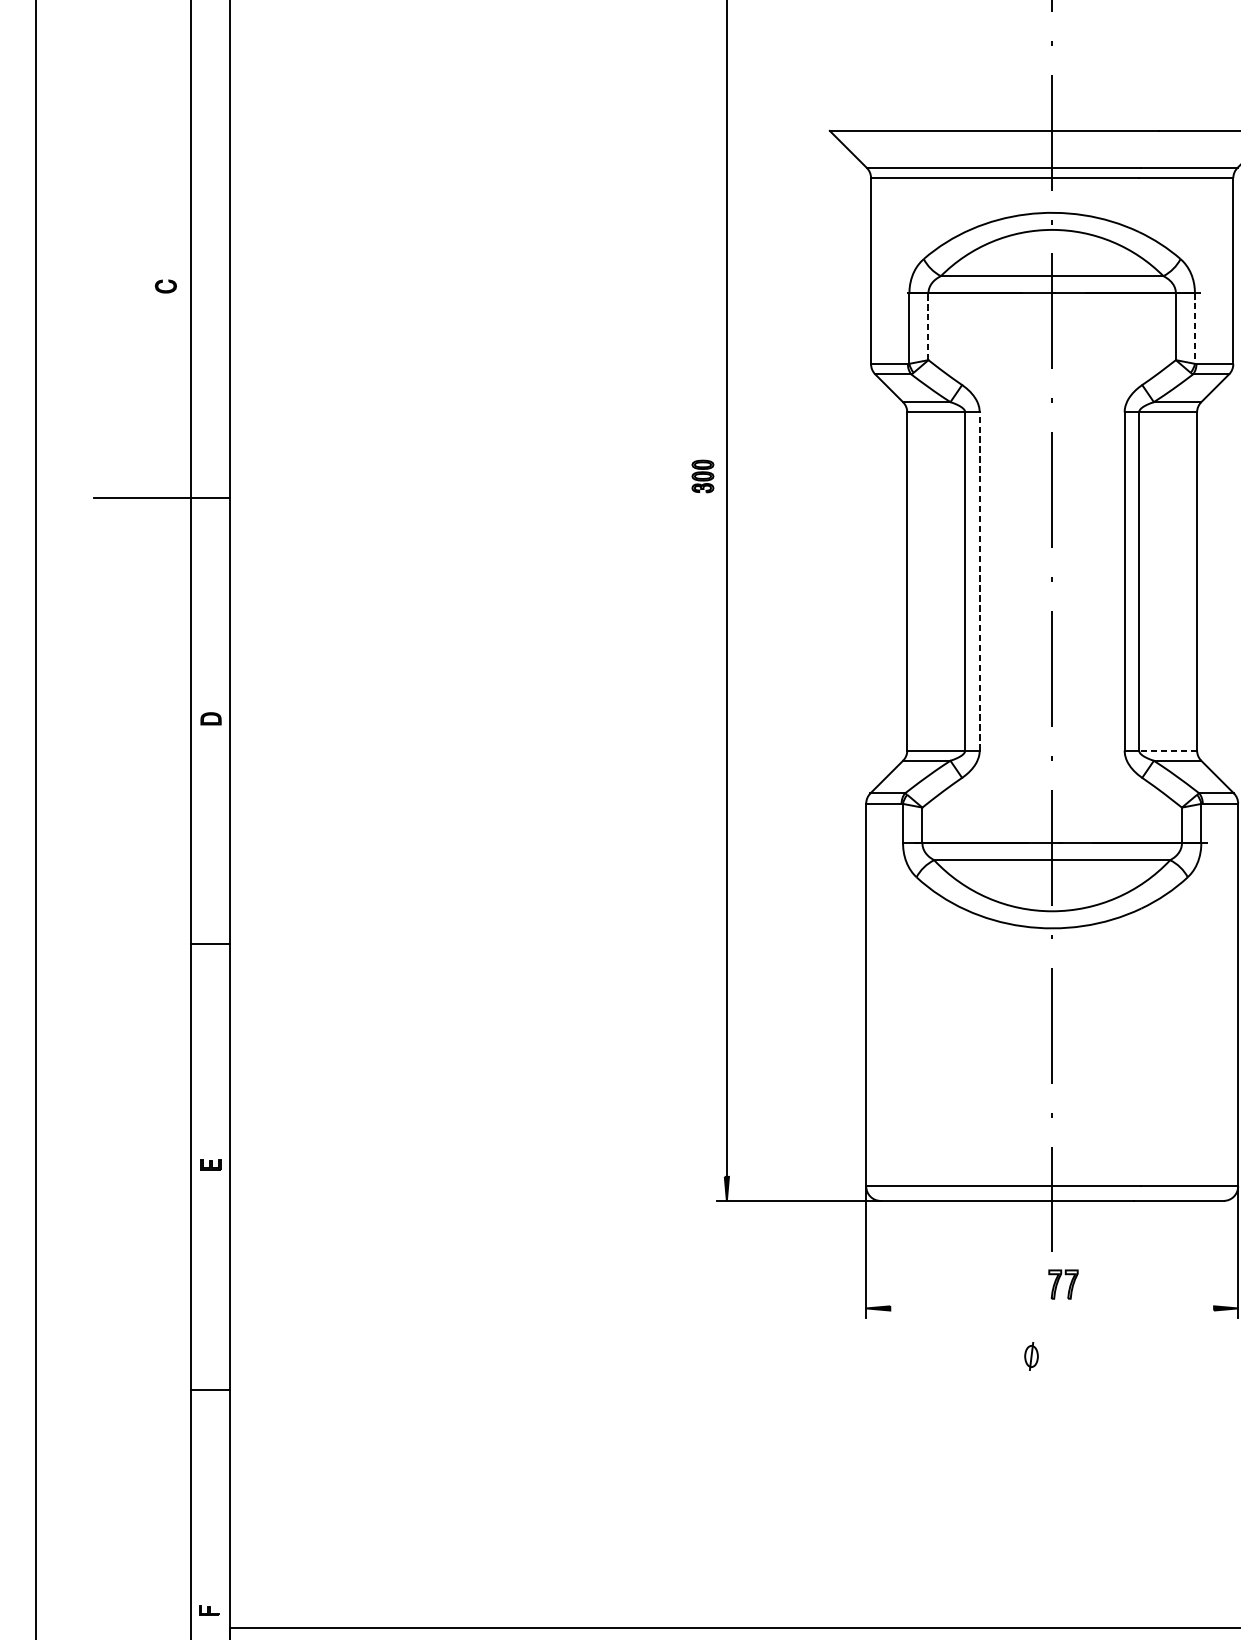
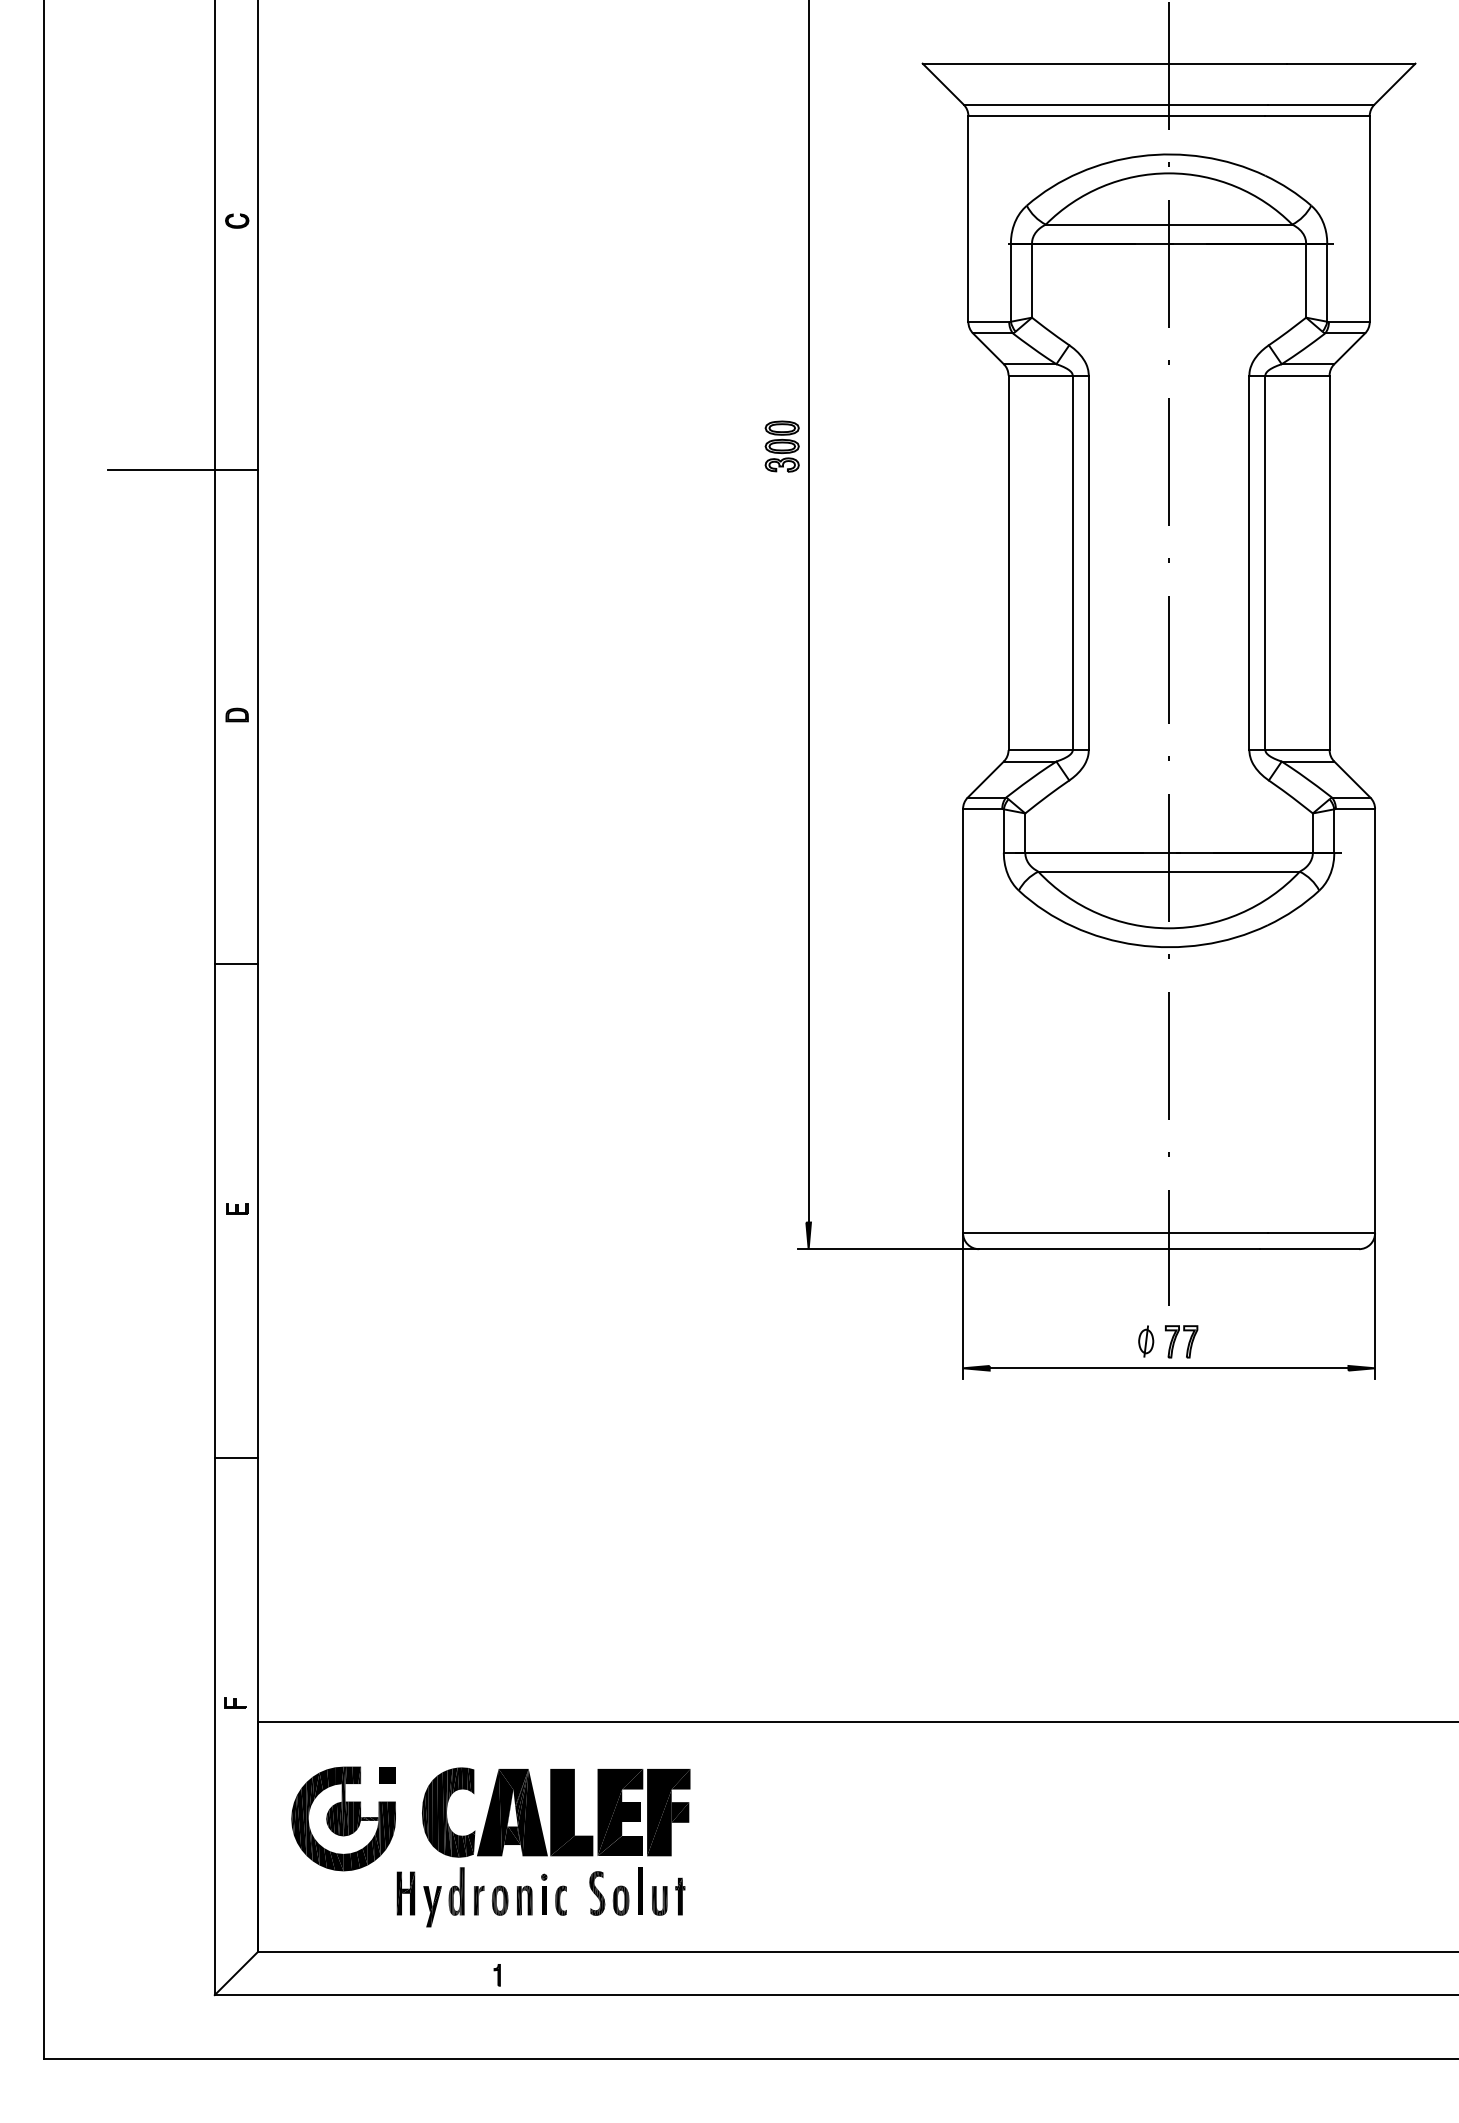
part: (166, 285) -> (237, 220), moved
line: (928, 326) -> (1031, 280), dashed -> solid
line: (1195, 329) -> (1327, 283), dashed -> solid
part: (702, 476) -> (781, 446), size x1.43
line: (979, 581) -> (1088, 562), dashed -> solid
line: (1168, 750) -> (1297, 750), dashed -> solid
line: (1051, 1308) -> (1168, 1368), added
part: (1031, 1356) -> (1146, 1341), moved

